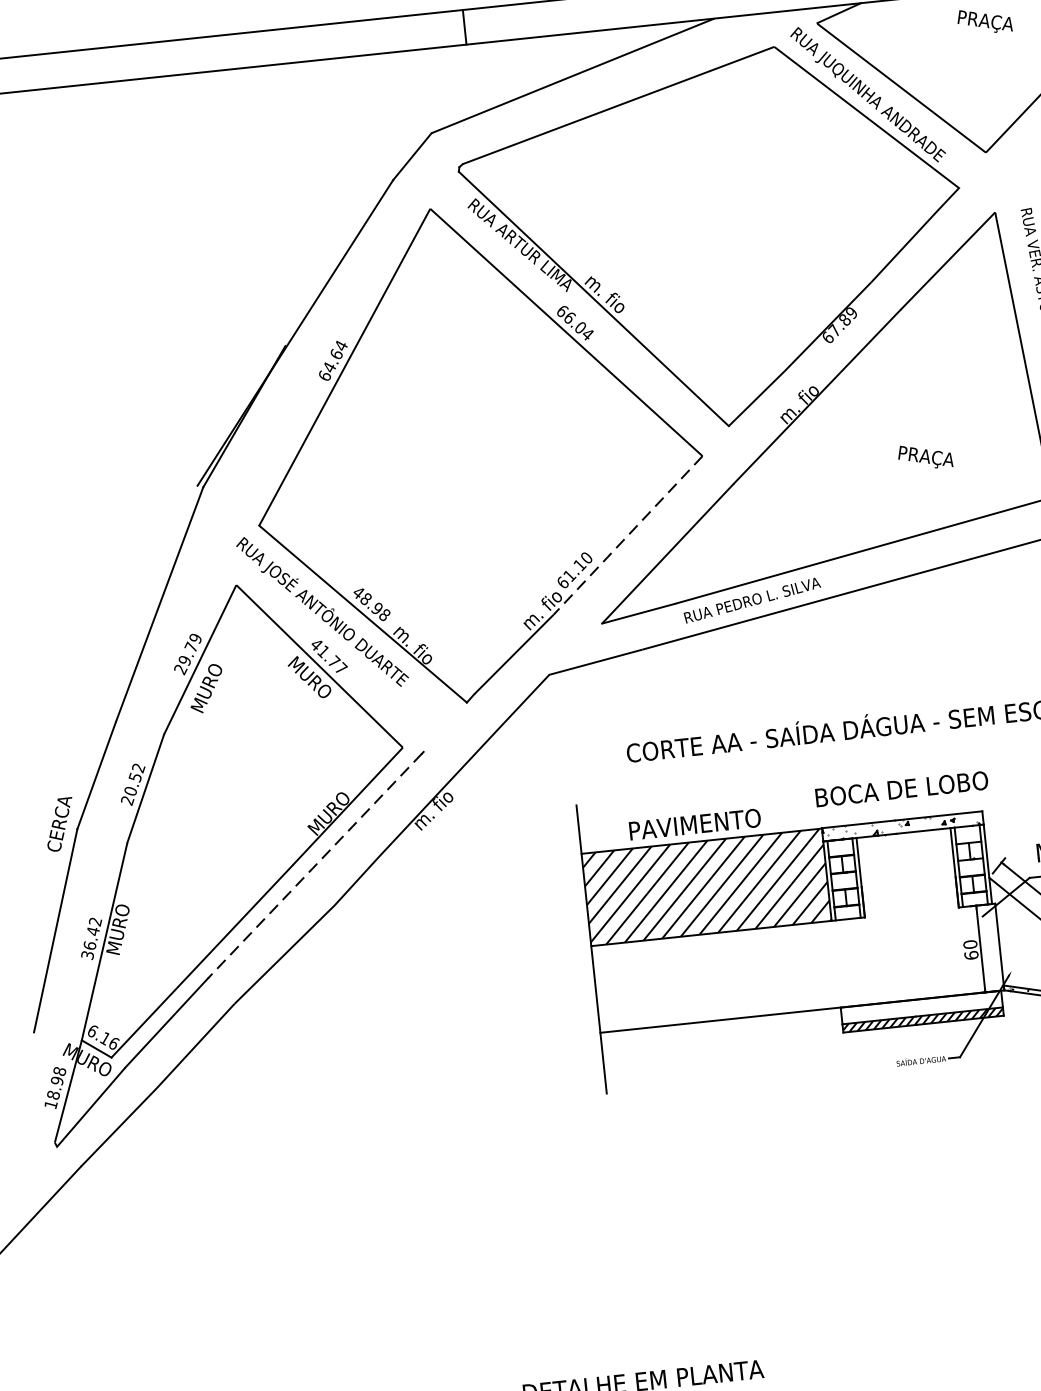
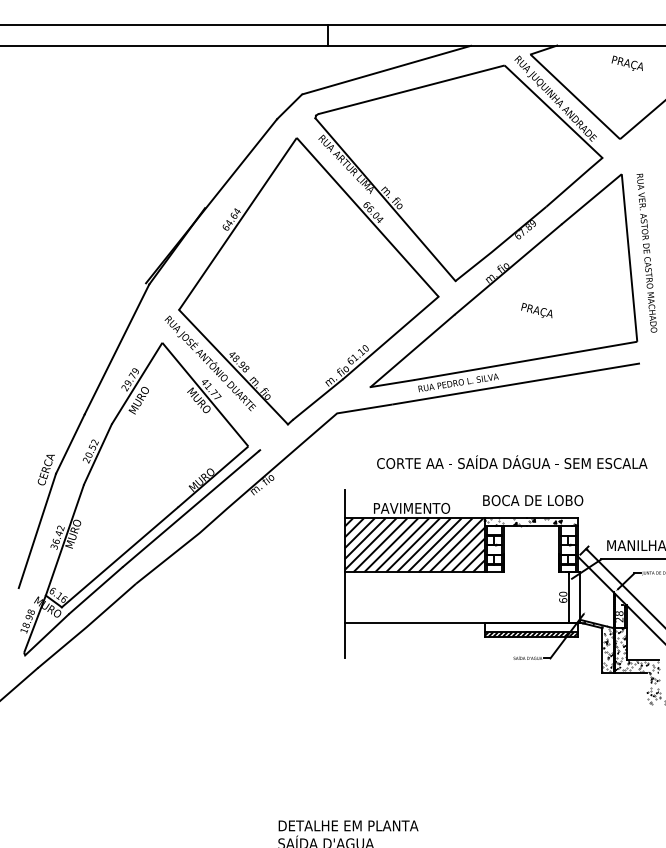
text: (924, 456) -> (536, 310), moved
line: (627, 534) -> (390, 337), dashed -> solid
line: (314, 866) -> (190, 509), dashed -> solid

